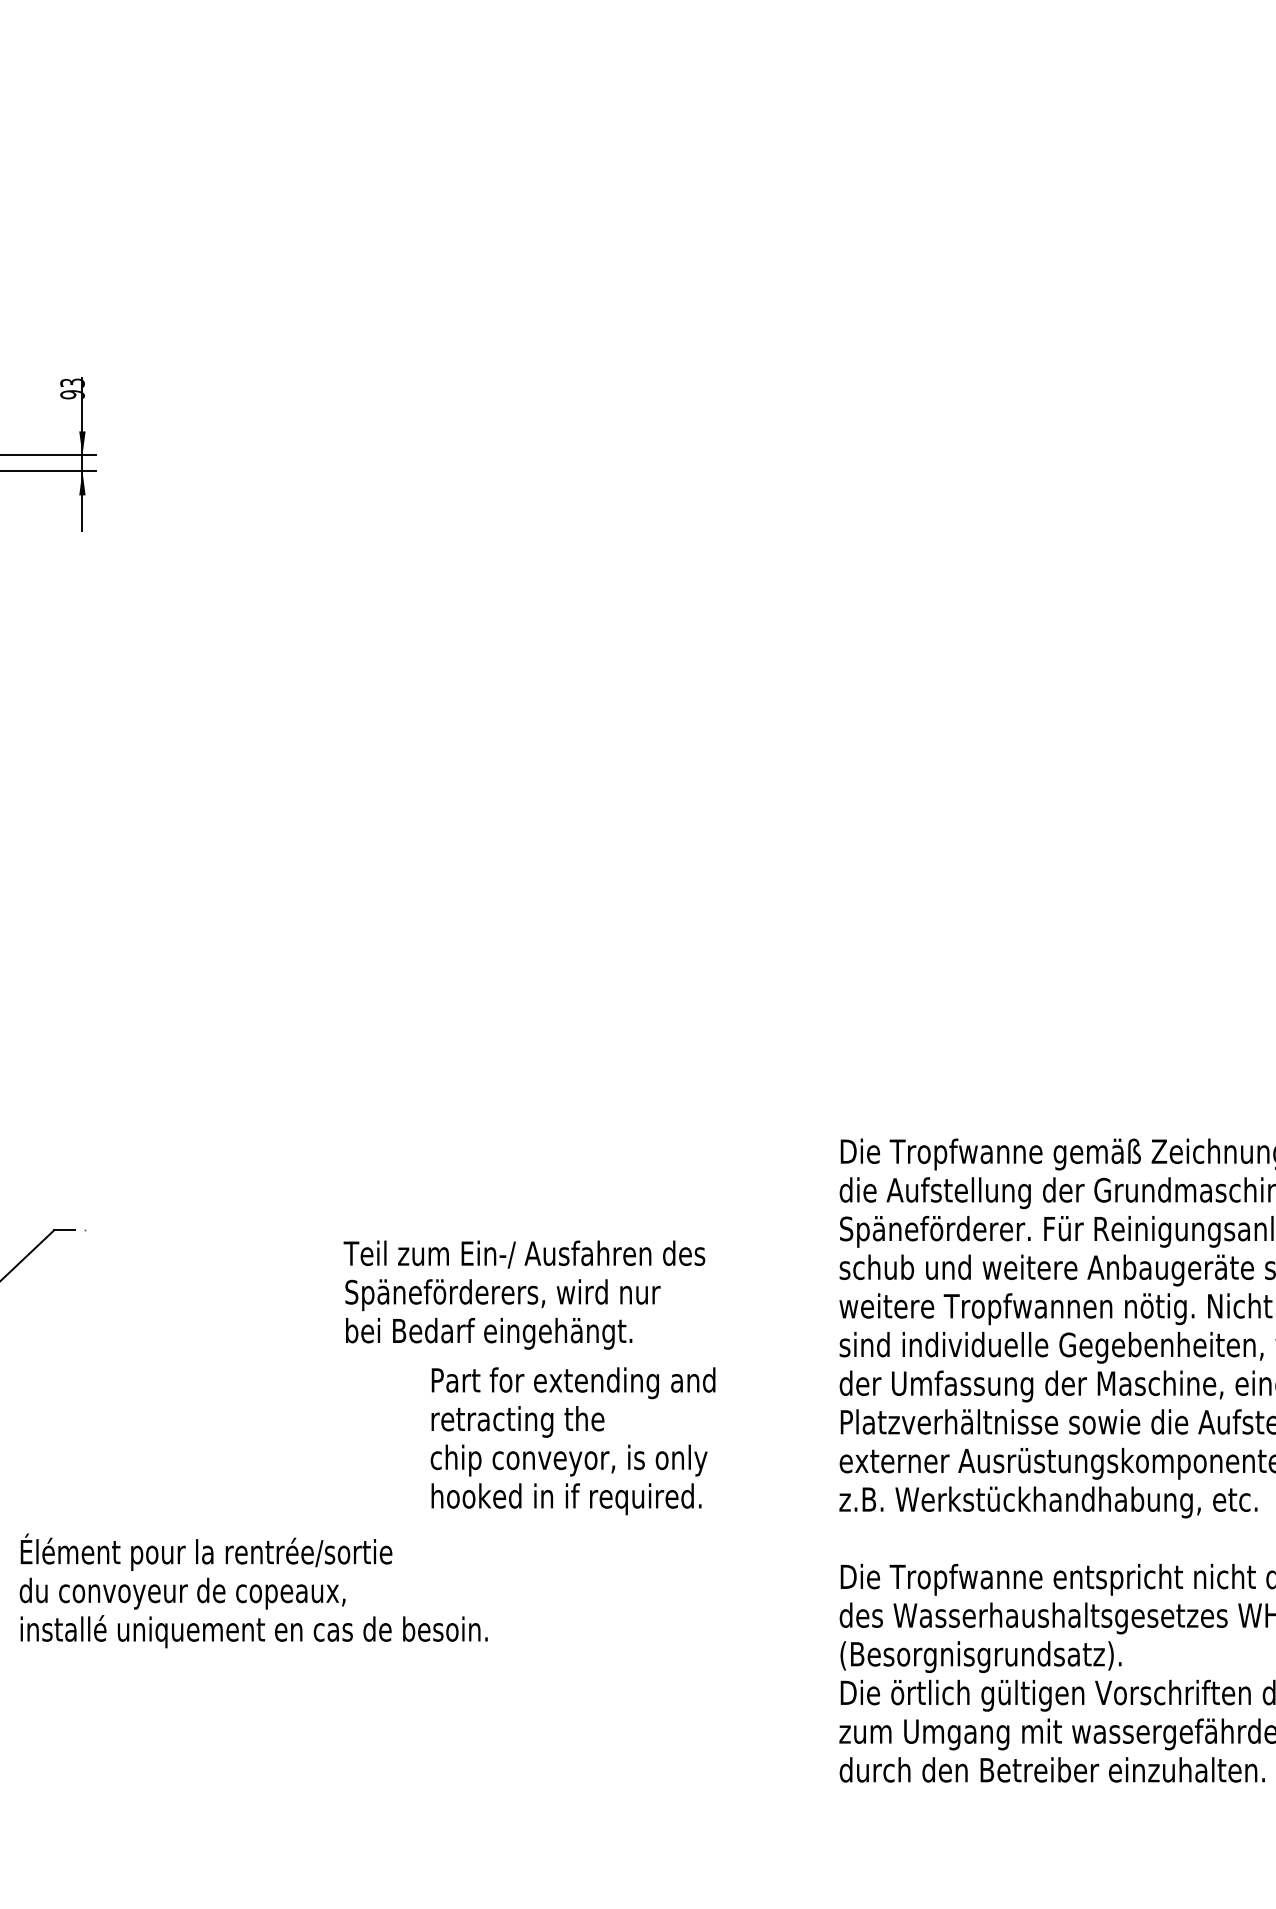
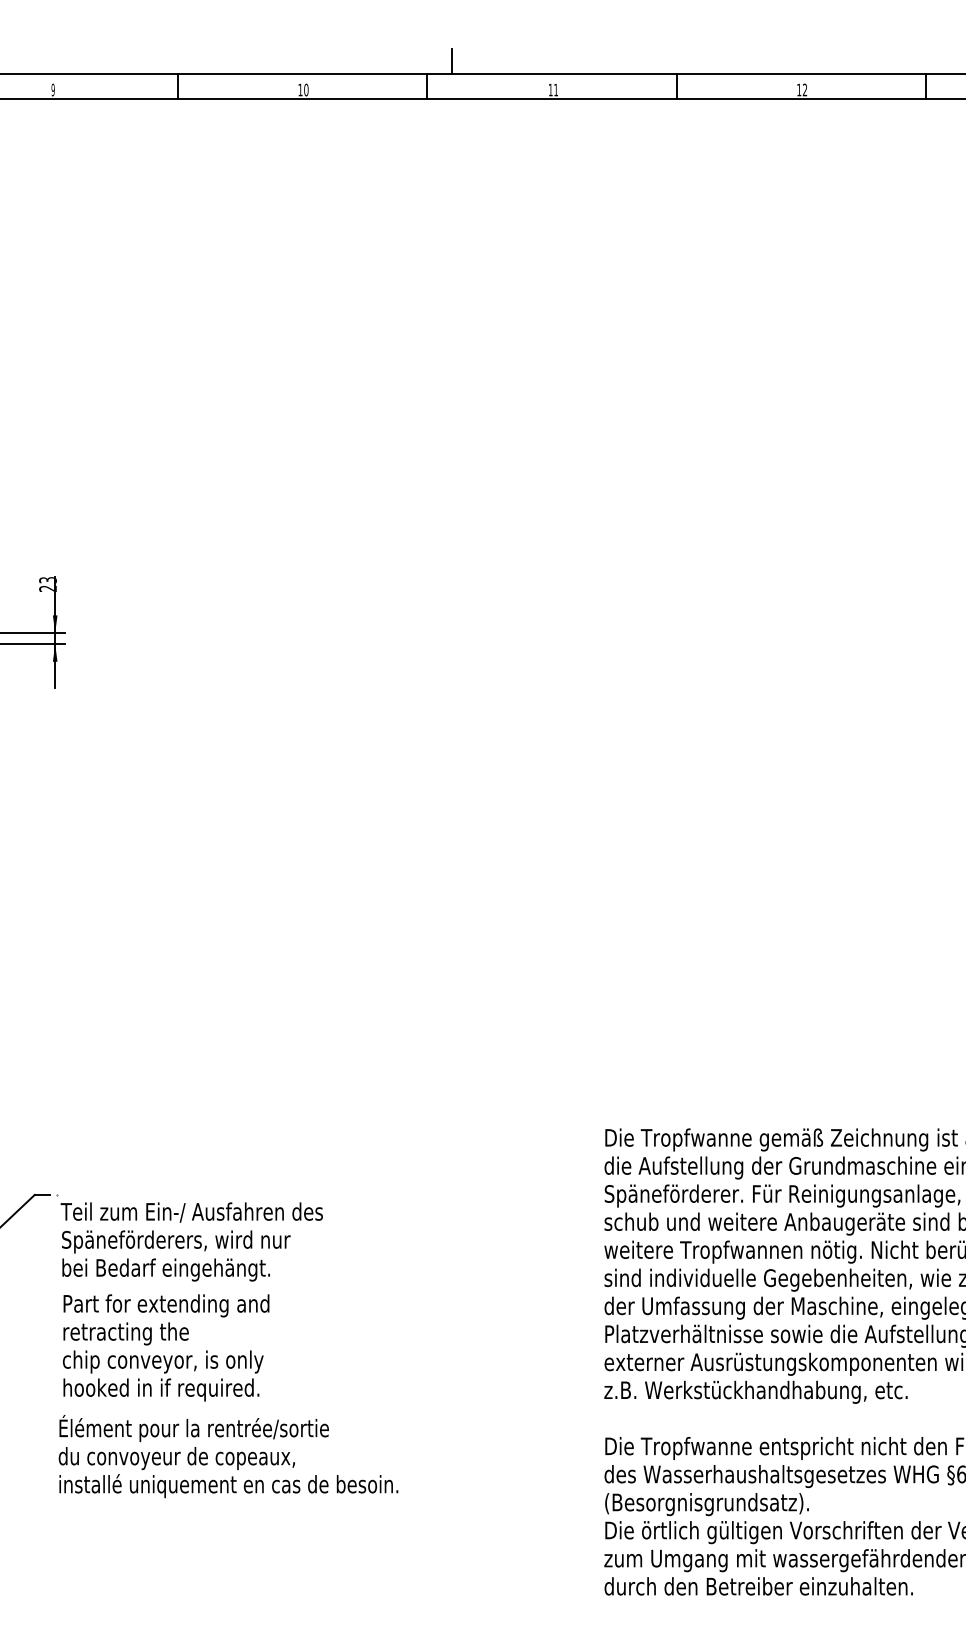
text: (71, 394) -> (47, 588), 93 -> 23
text: (523, 1294) -> (191, 1241), moved
text: (573, 1440) -> (166, 1347), moved
text: (253, 1590) -> (228, 1456), moved

